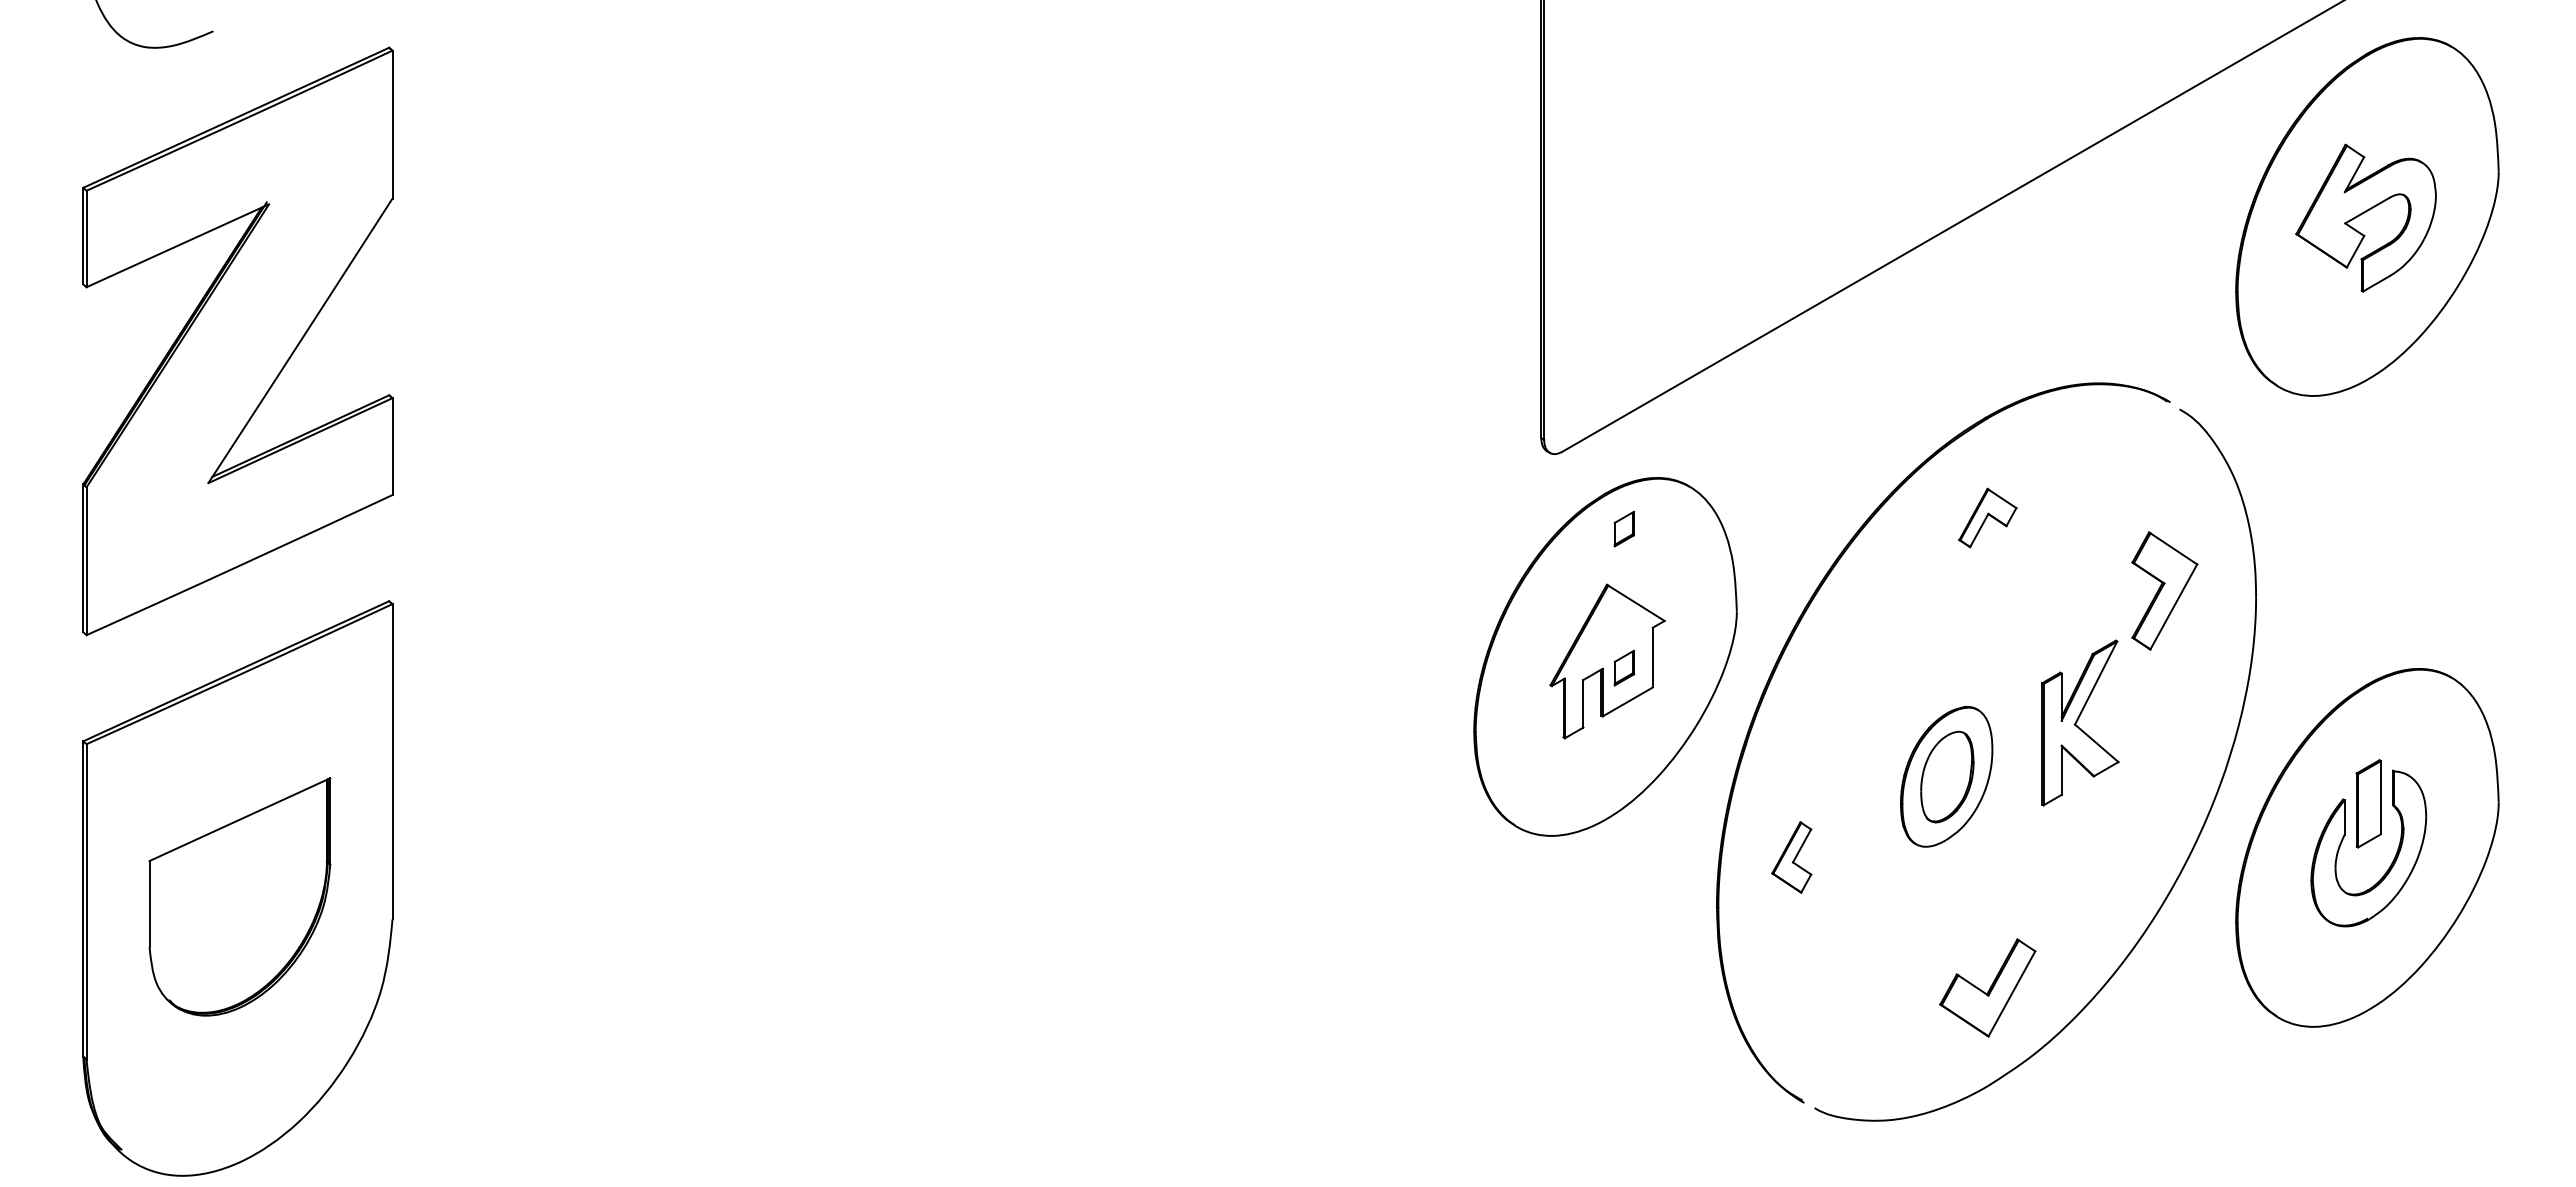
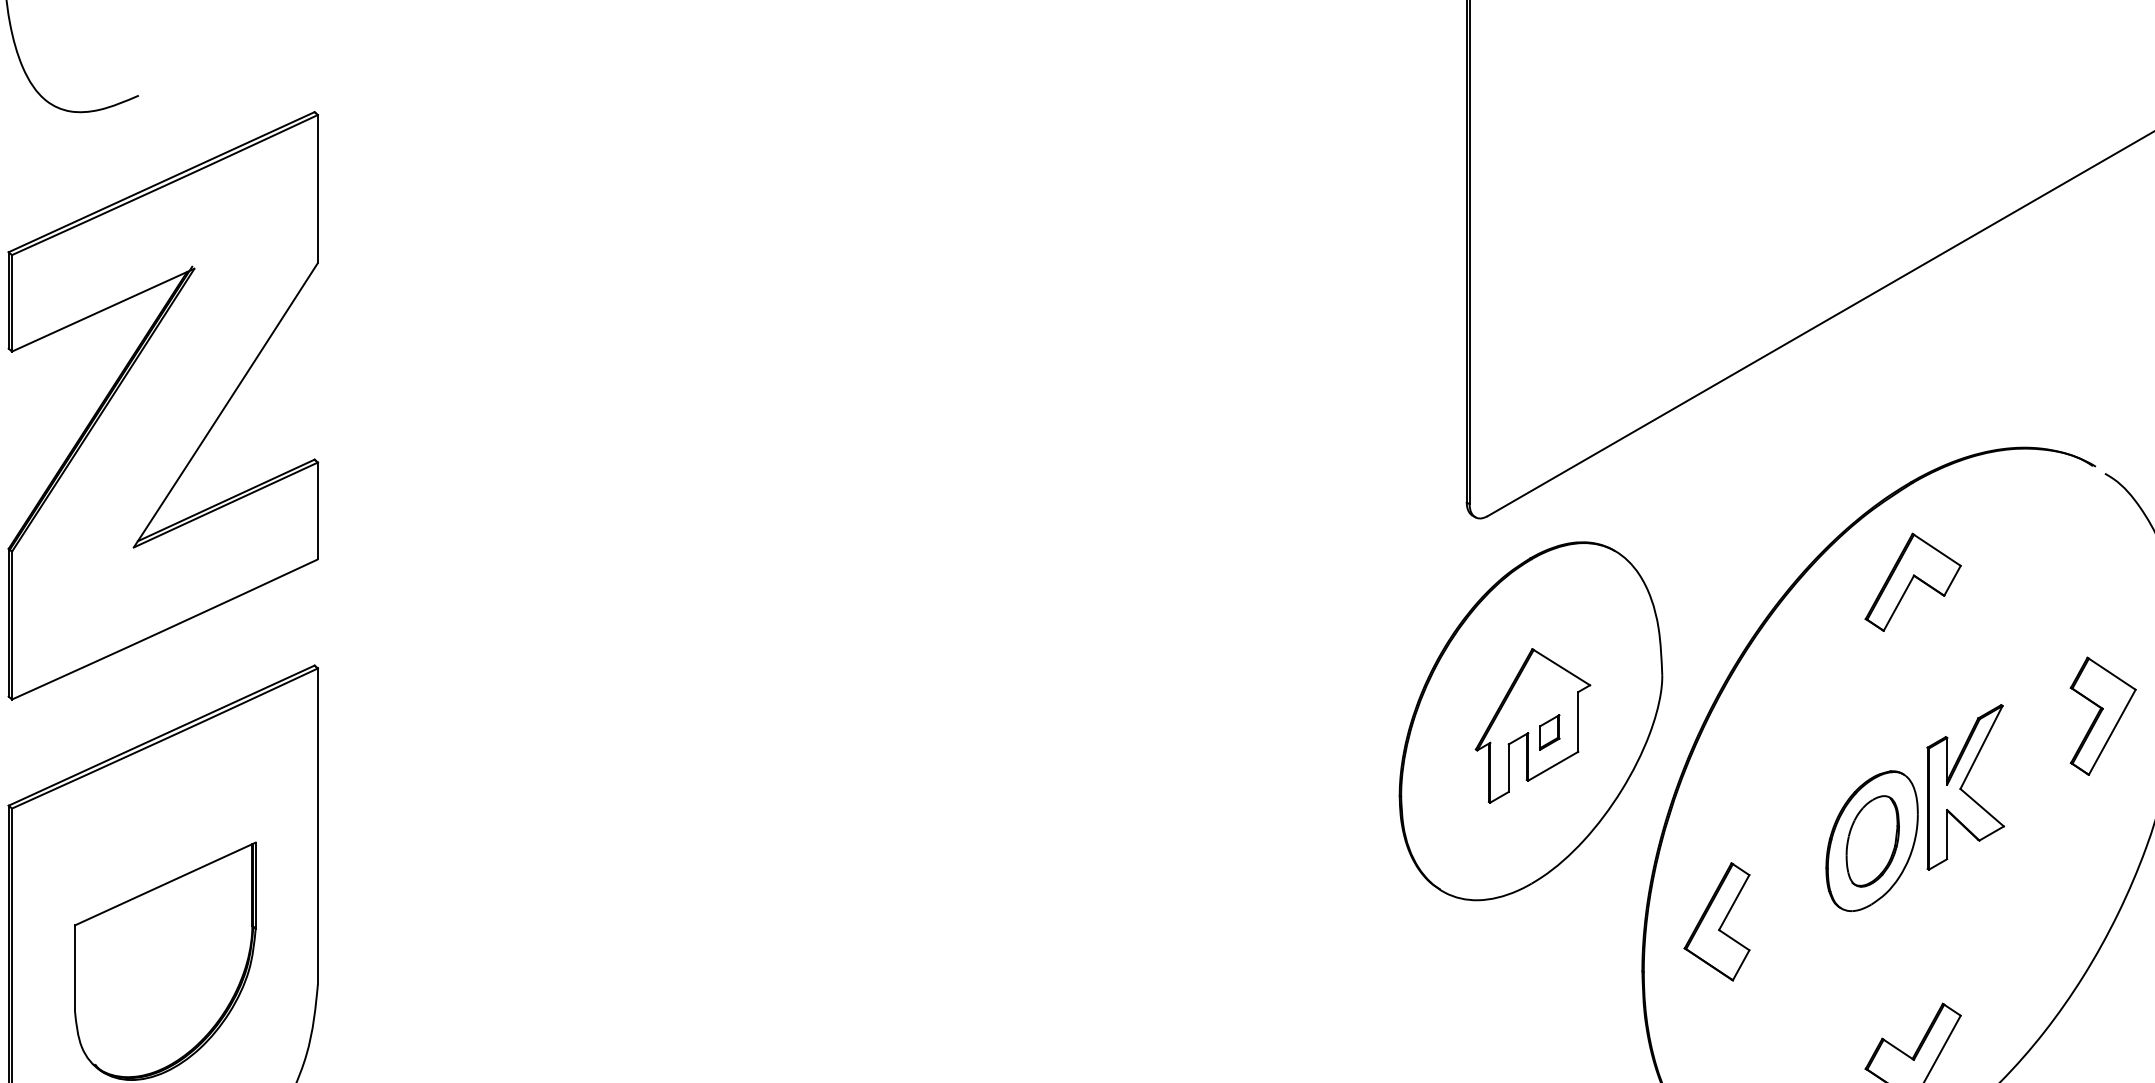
part: (1987, 517) -> (1912, 581), size x1.67
part: (1623, 528) -> (1548, 592), removed
part: (2164, 590) -> (2102, 715), moved
part: (2080, 722) -> (1965, 786), moved
part: (1791, 857) -> (1716, 921), size x1.67

